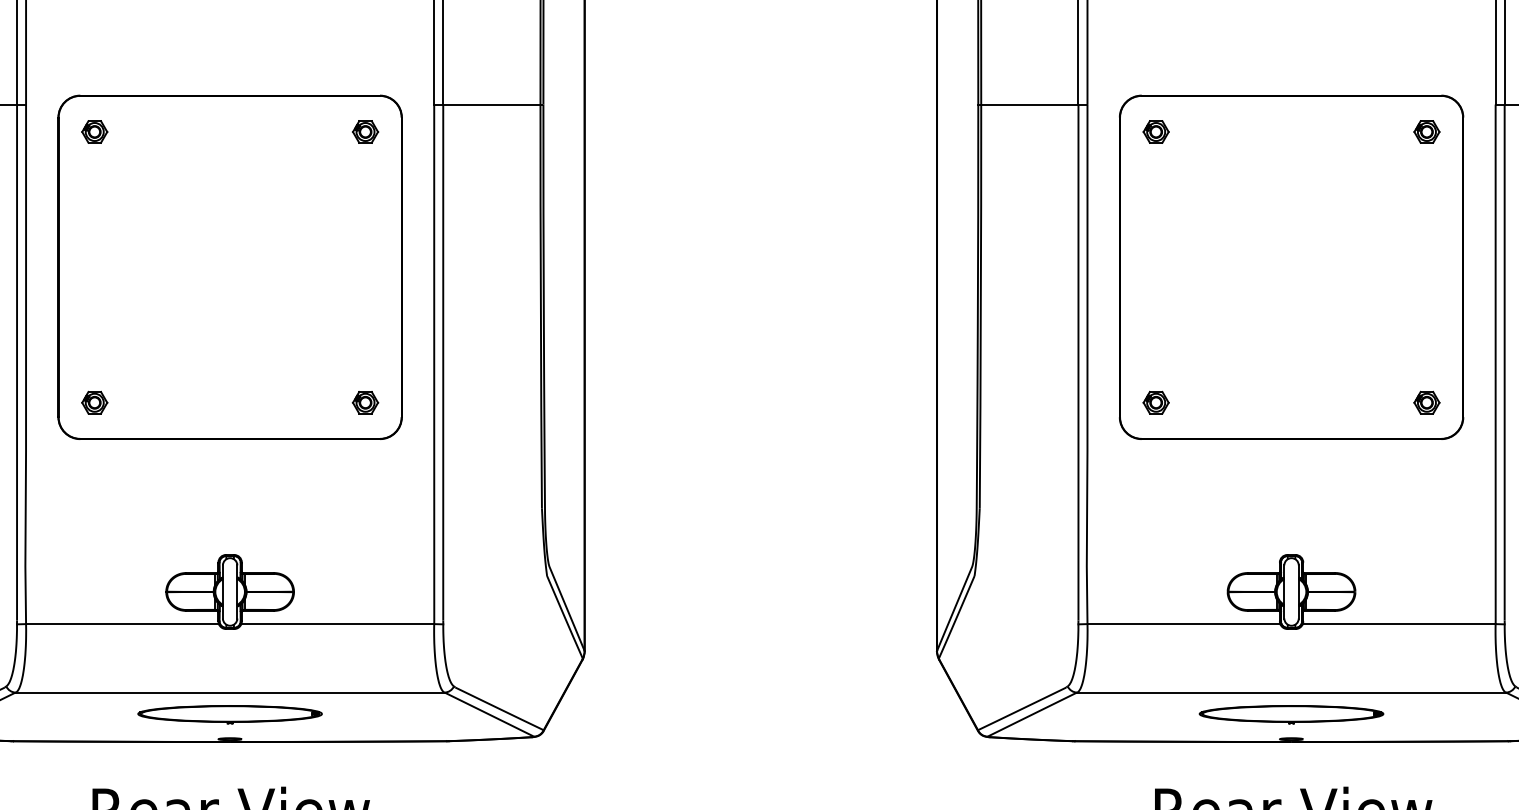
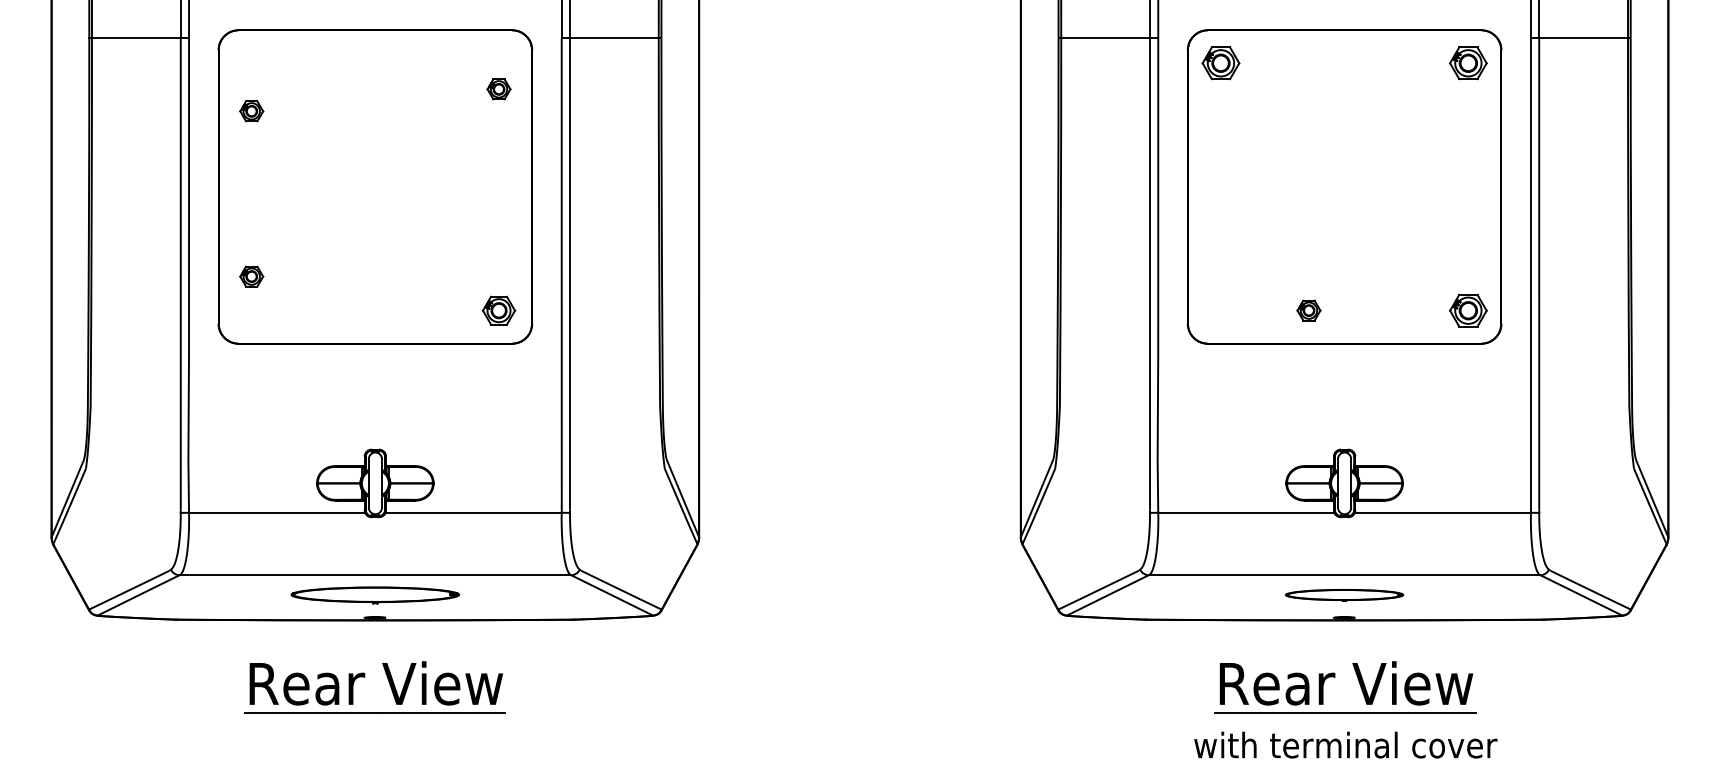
part: (94, 132) -> (251, 111), moved
part: (364, 132) -> (498, 89), moved
part: (1155, 132) -> (1220, 63), size x1.6
part: (1426, 132) -> (1467, 63), size x1.6
part: (94, 402) -> (251, 276), moved
part: (364, 402) -> (498, 310), size x1.4
part: (1155, 402) -> (1308, 310), moved
part: (1426, 402) -> (1467, 310), size x1.6
part: (1291, 714) -> (1344, 595), size x0.7

